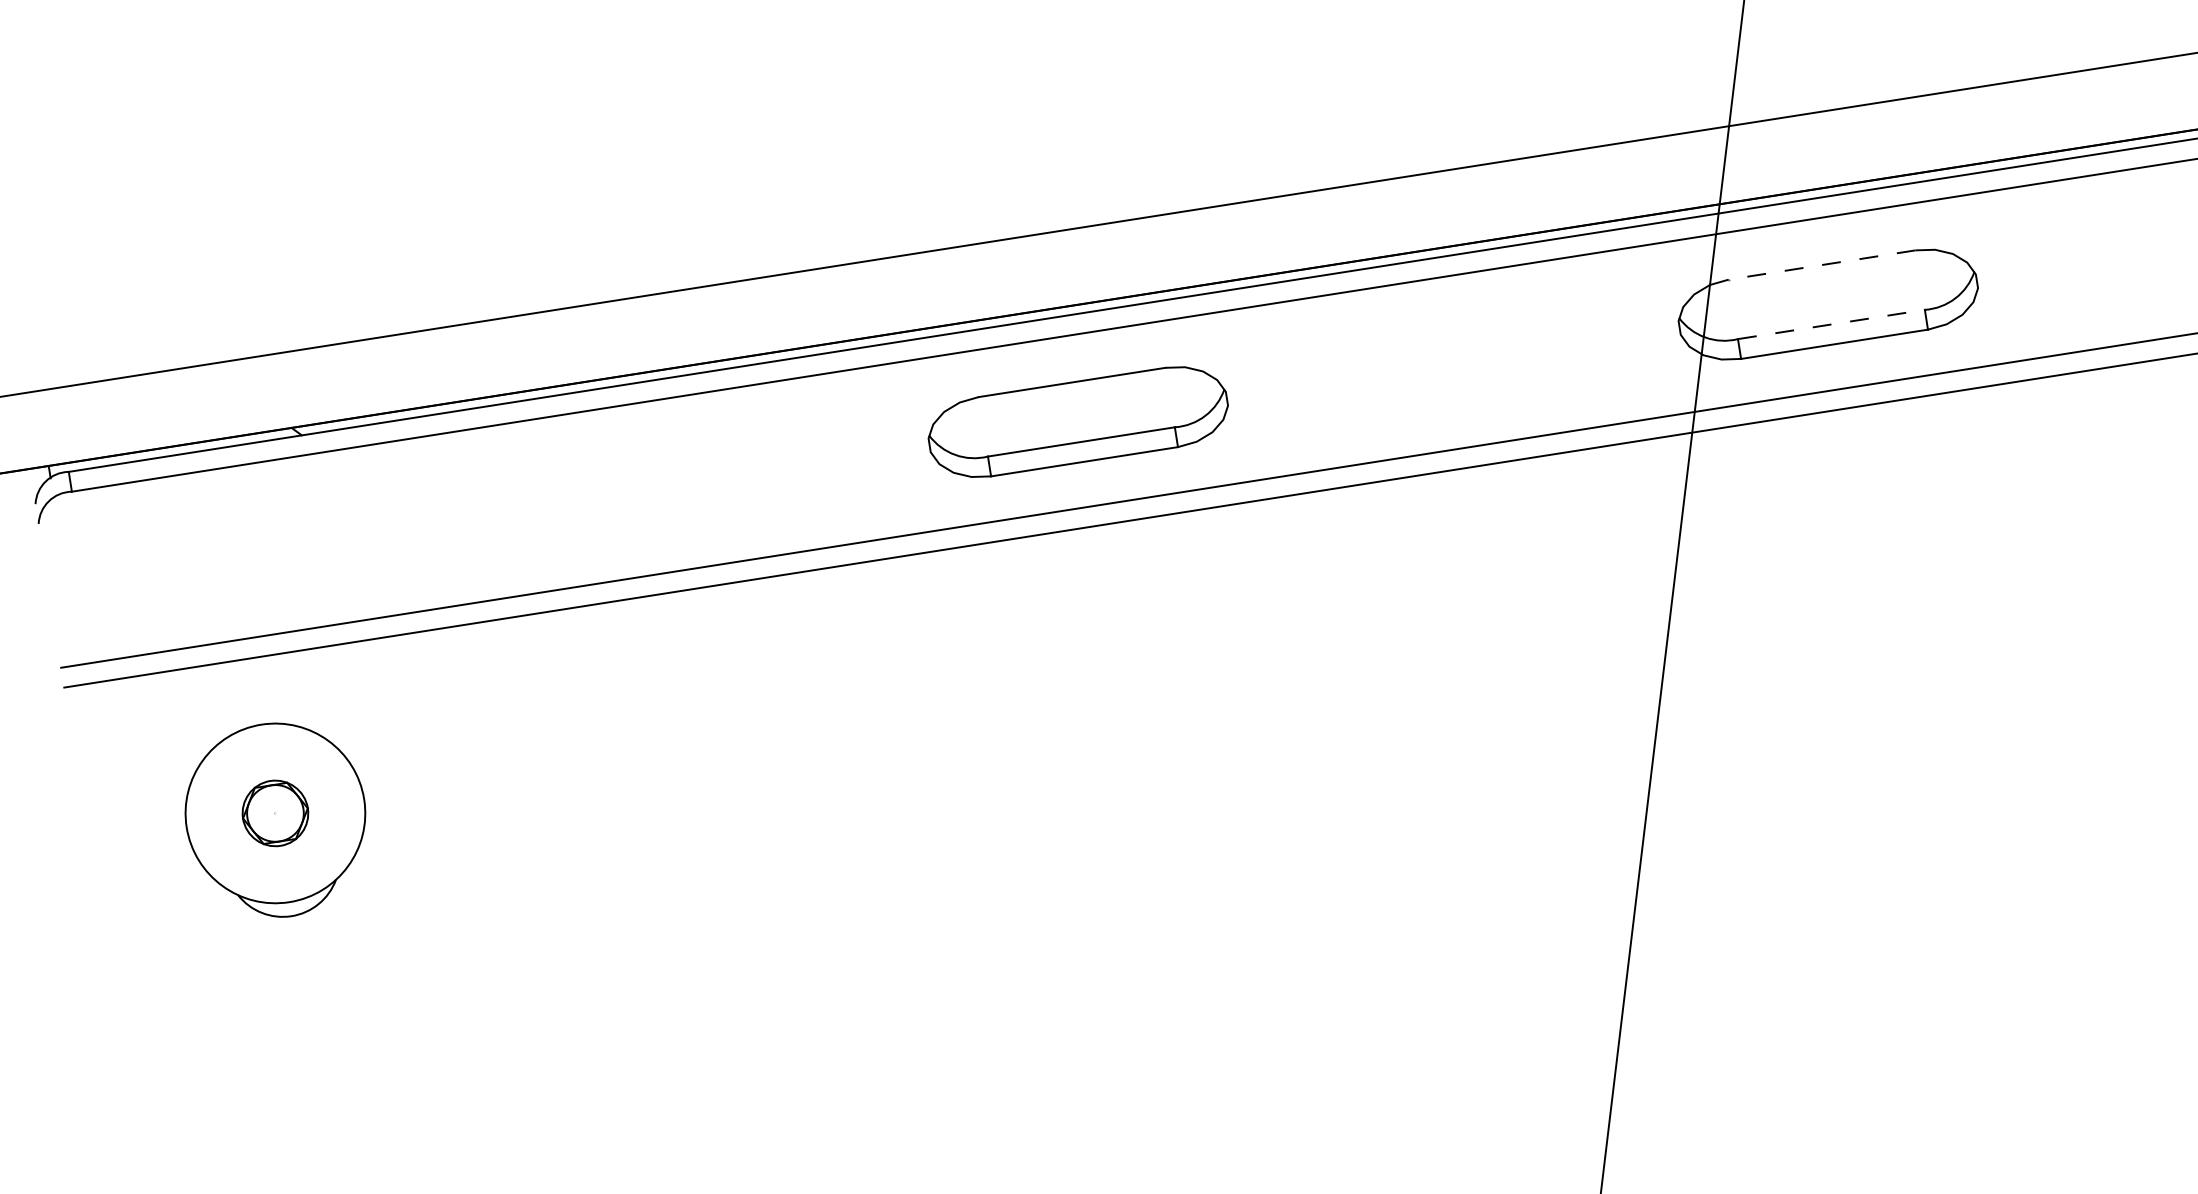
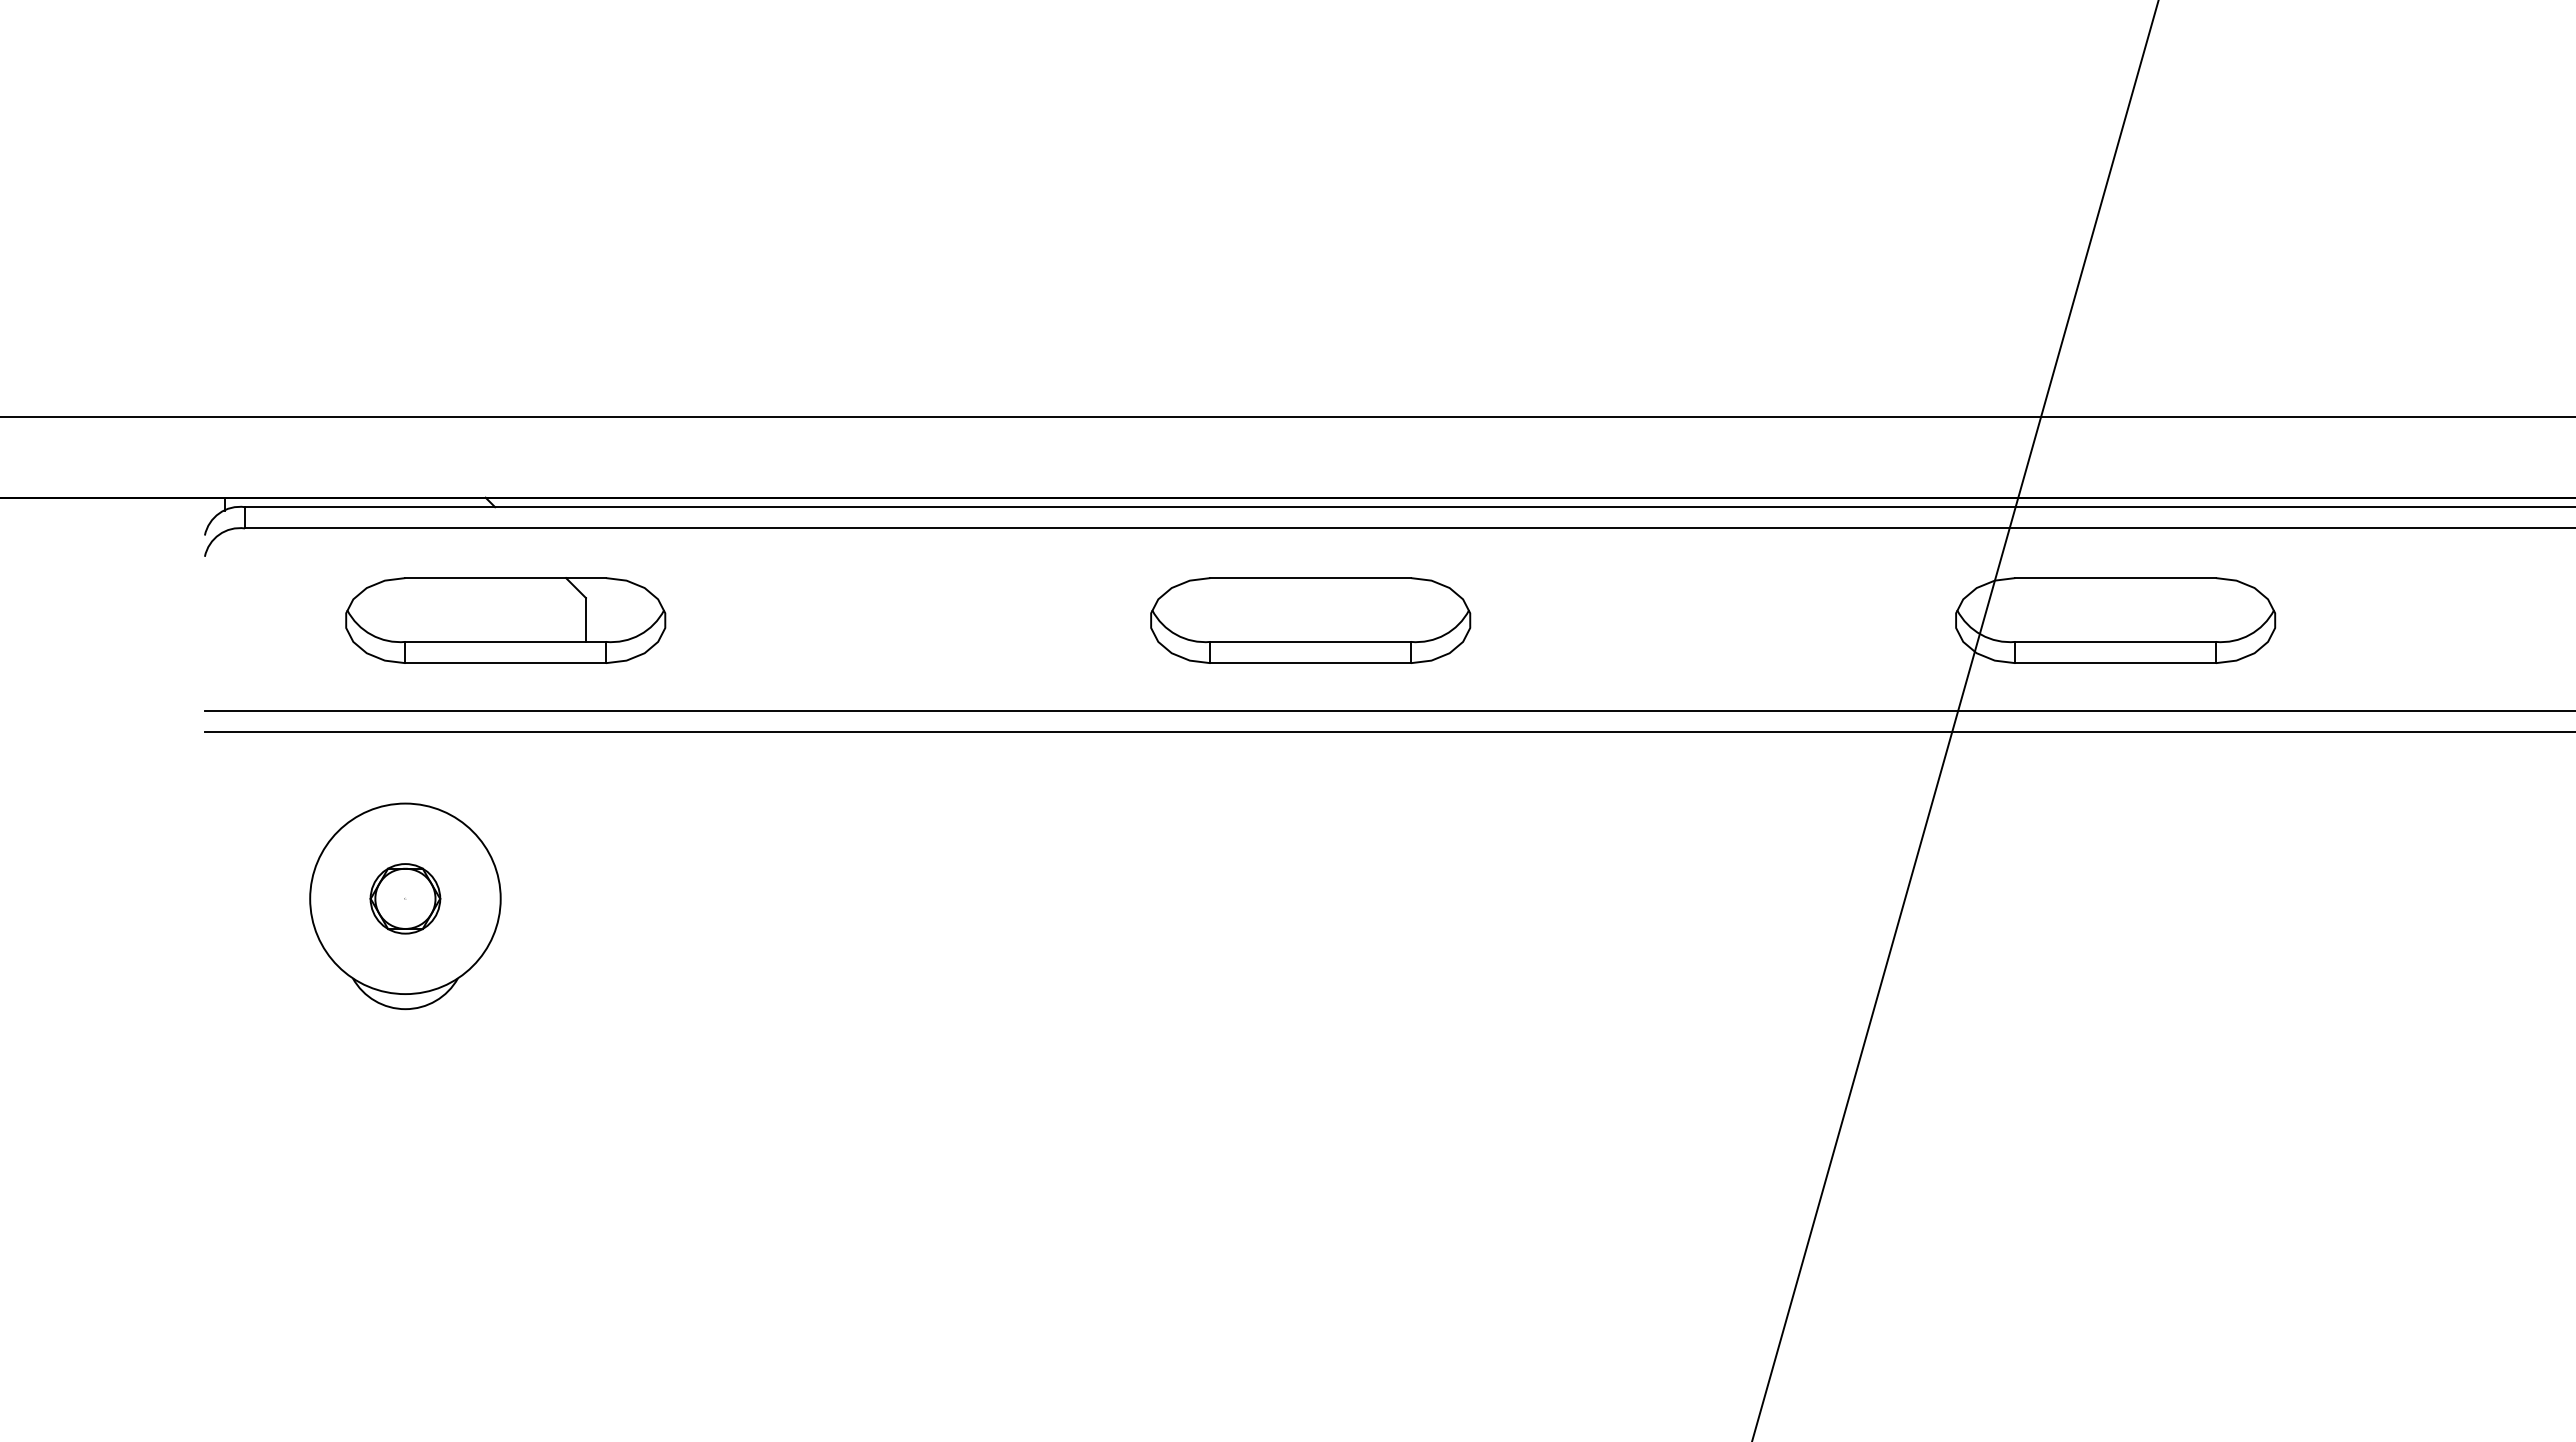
line: (1822, 265) -> (2115, 578), dashed -> solid
line: (1832, 323) -> (2116, 641), dashed -> solid
part: (328, 539) -> (505, 620), added

